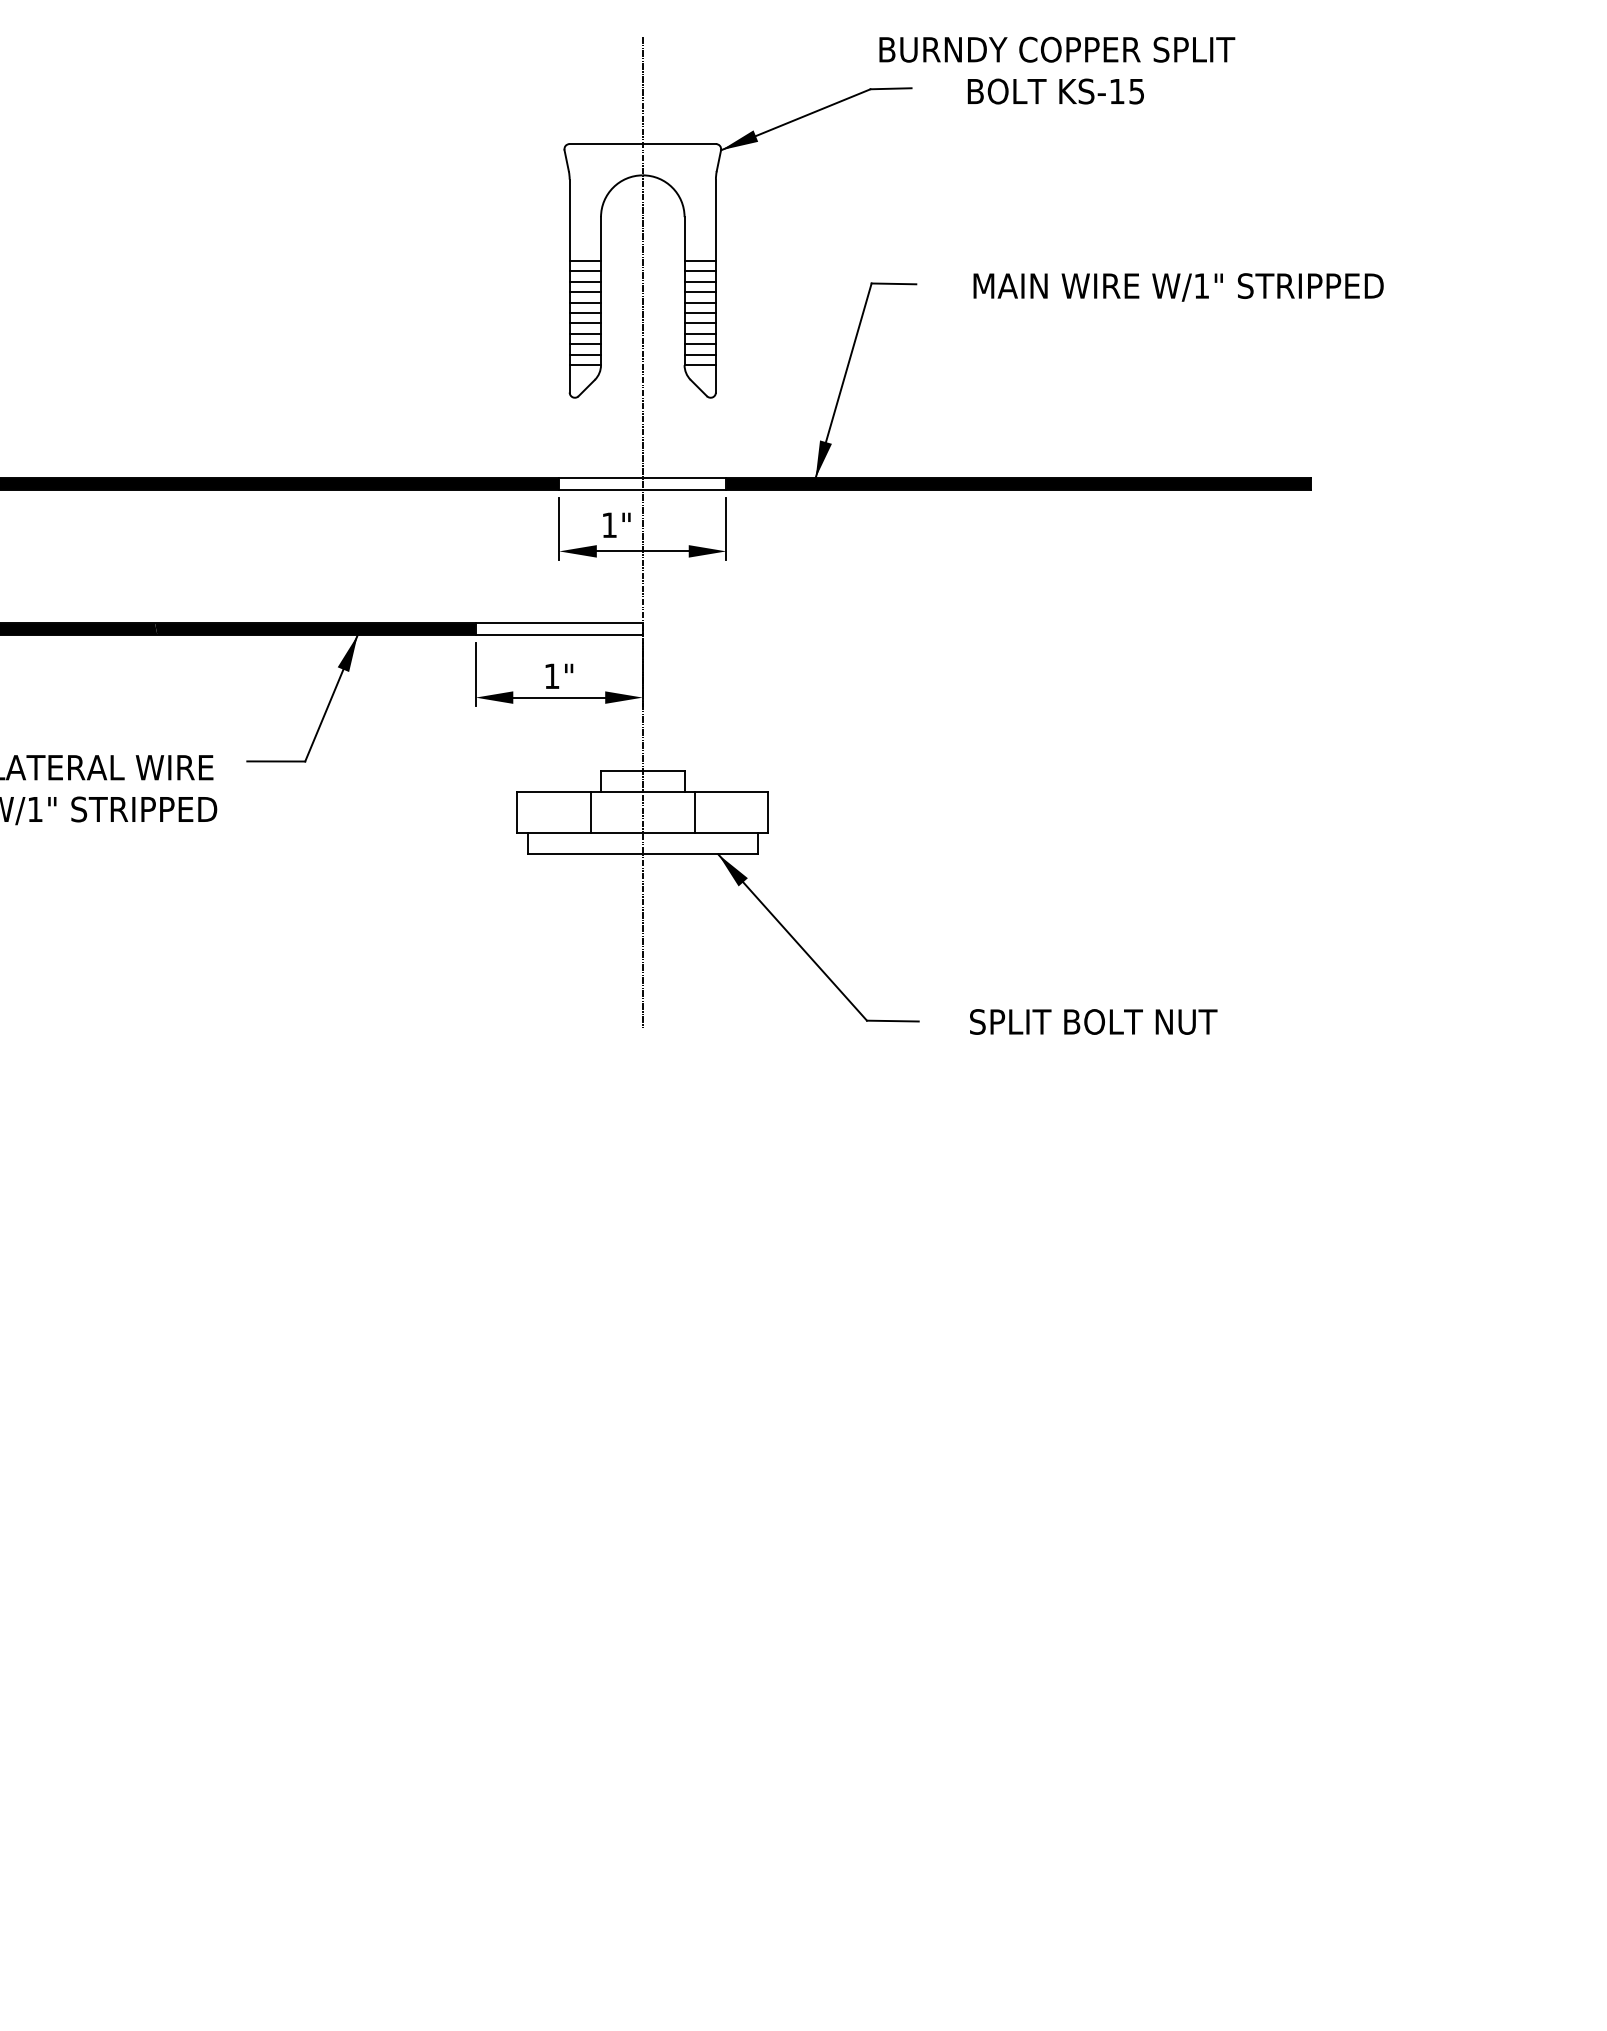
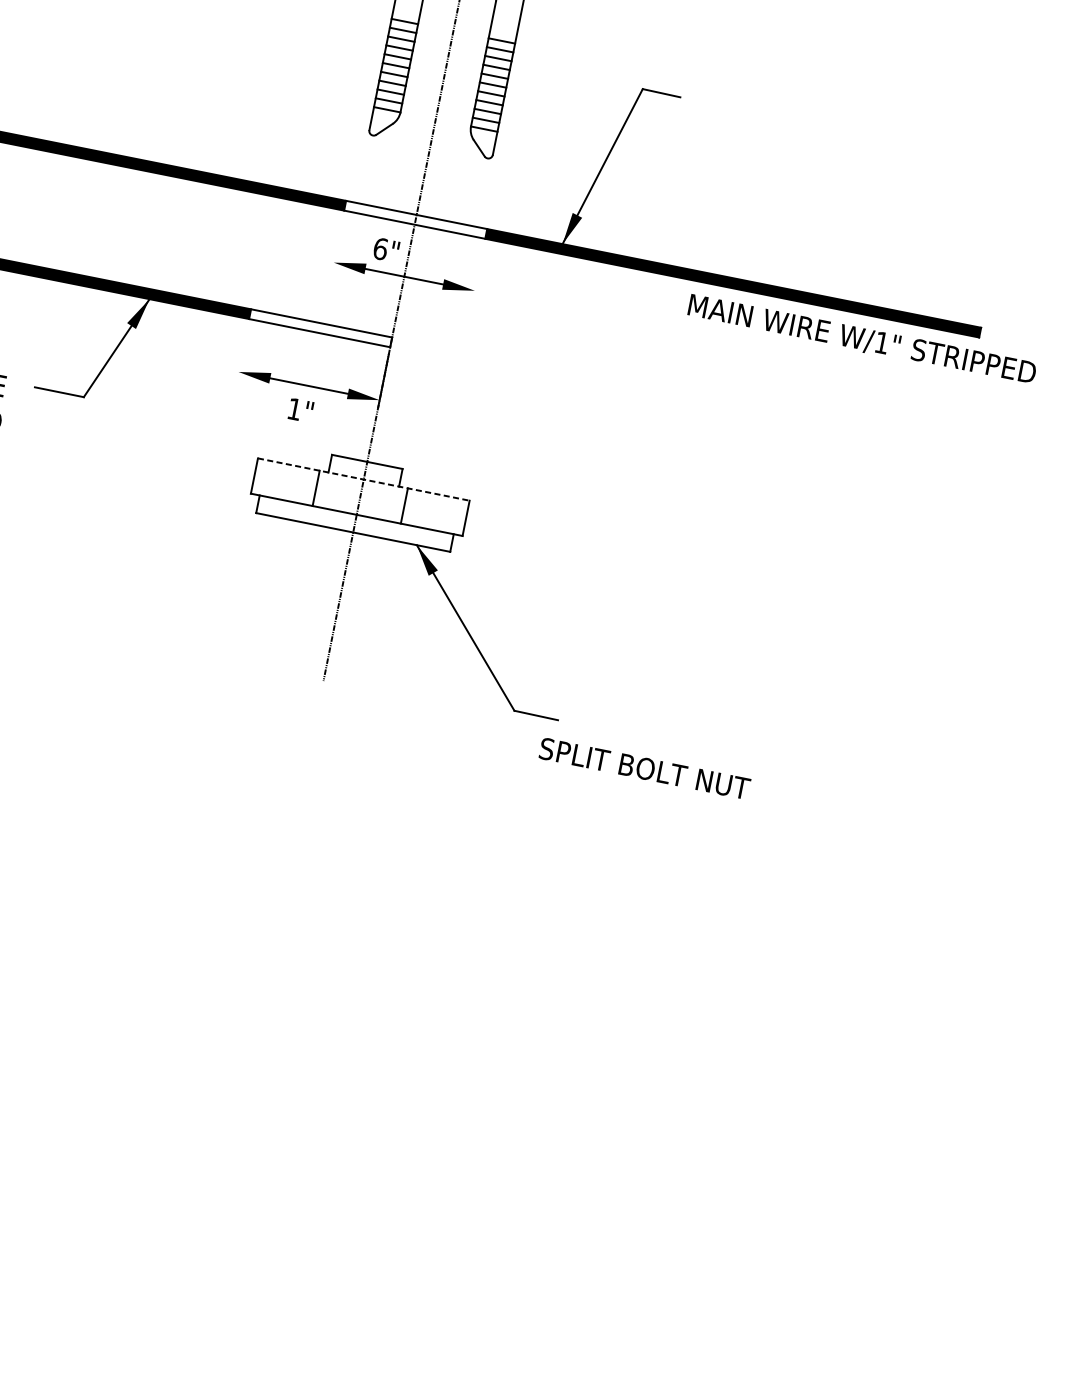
text: (1178, 287) -> (862, 340), moved
text: (609, 525) -> (380, 249), 1" -> 6"
line: (559, 528) -> (337, 243), removed
line: (726, 528) -> (478, 271), removed
line: (475, 674) -> (242, 352), removed
text: (559, 675) -> (301, 409), moved
line: (643, 791) -> (364, 479), solid -> dashed
text: (1093, 1021) -> (644, 768), moved

